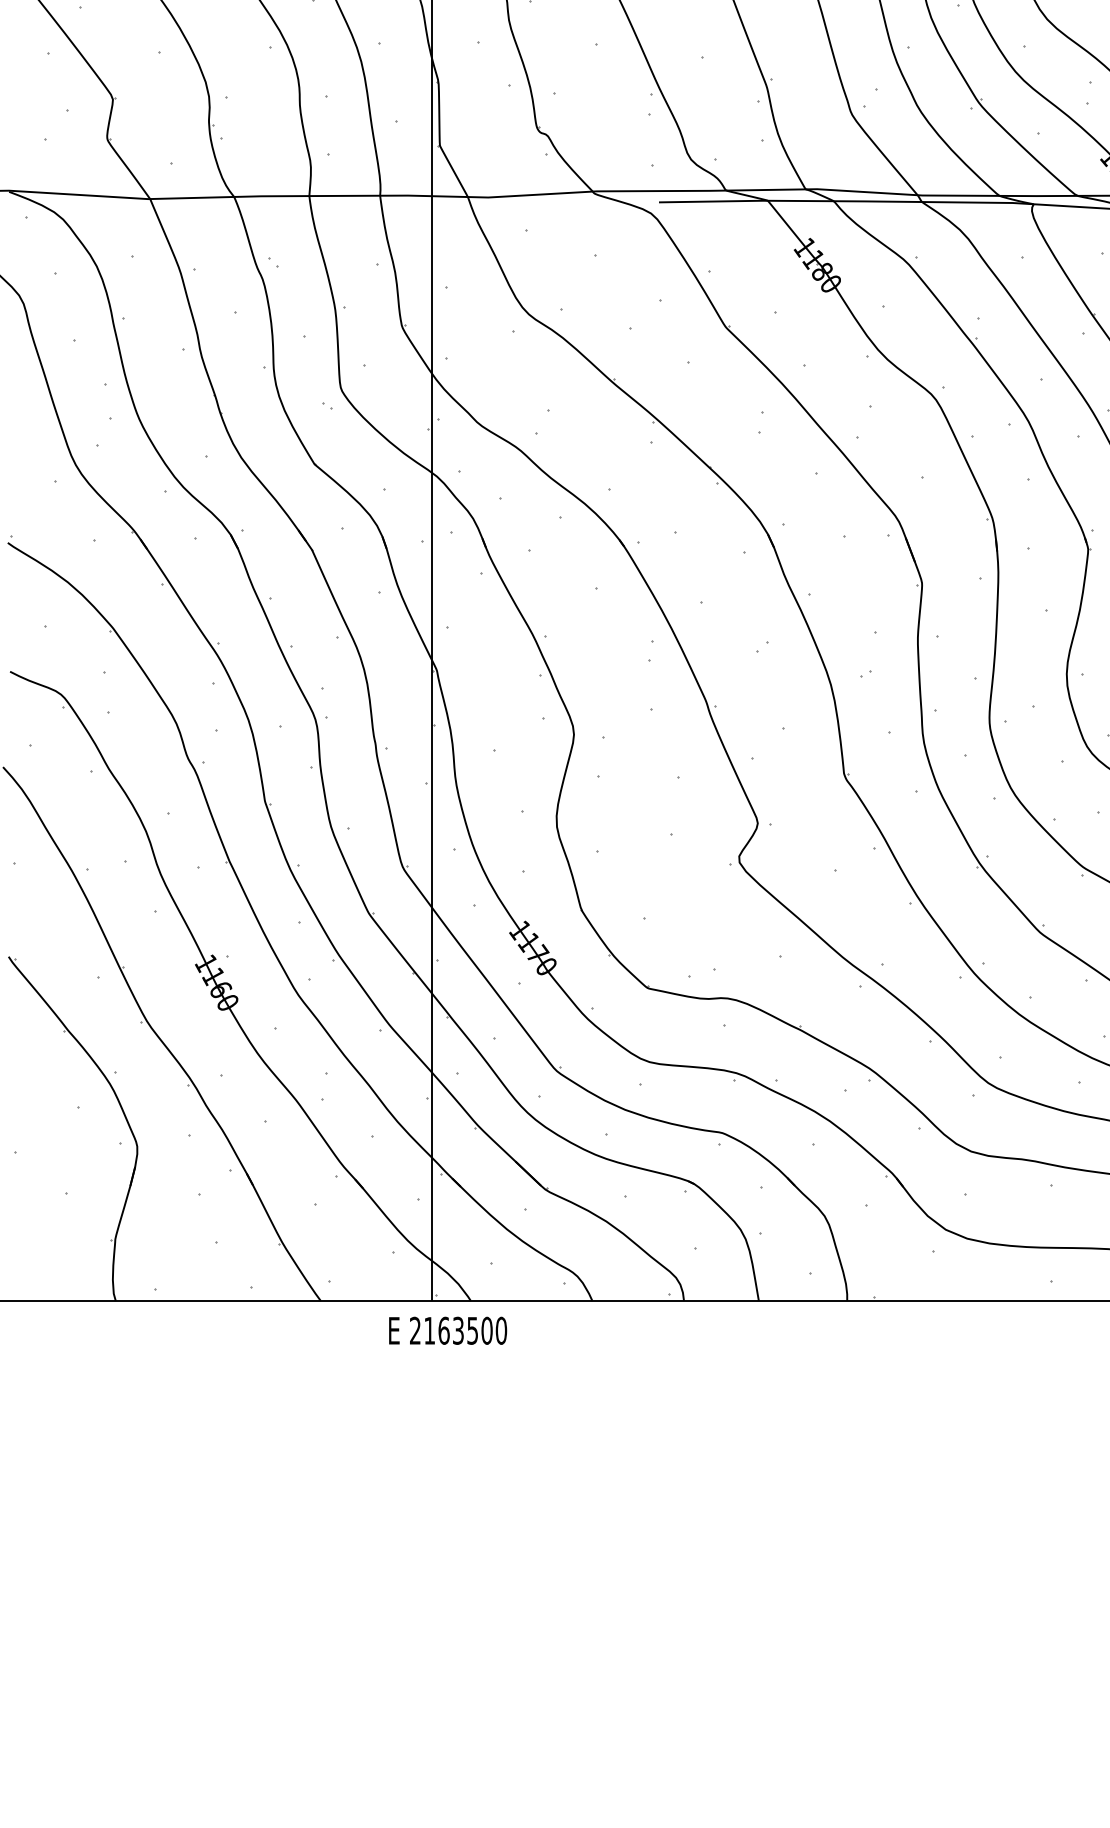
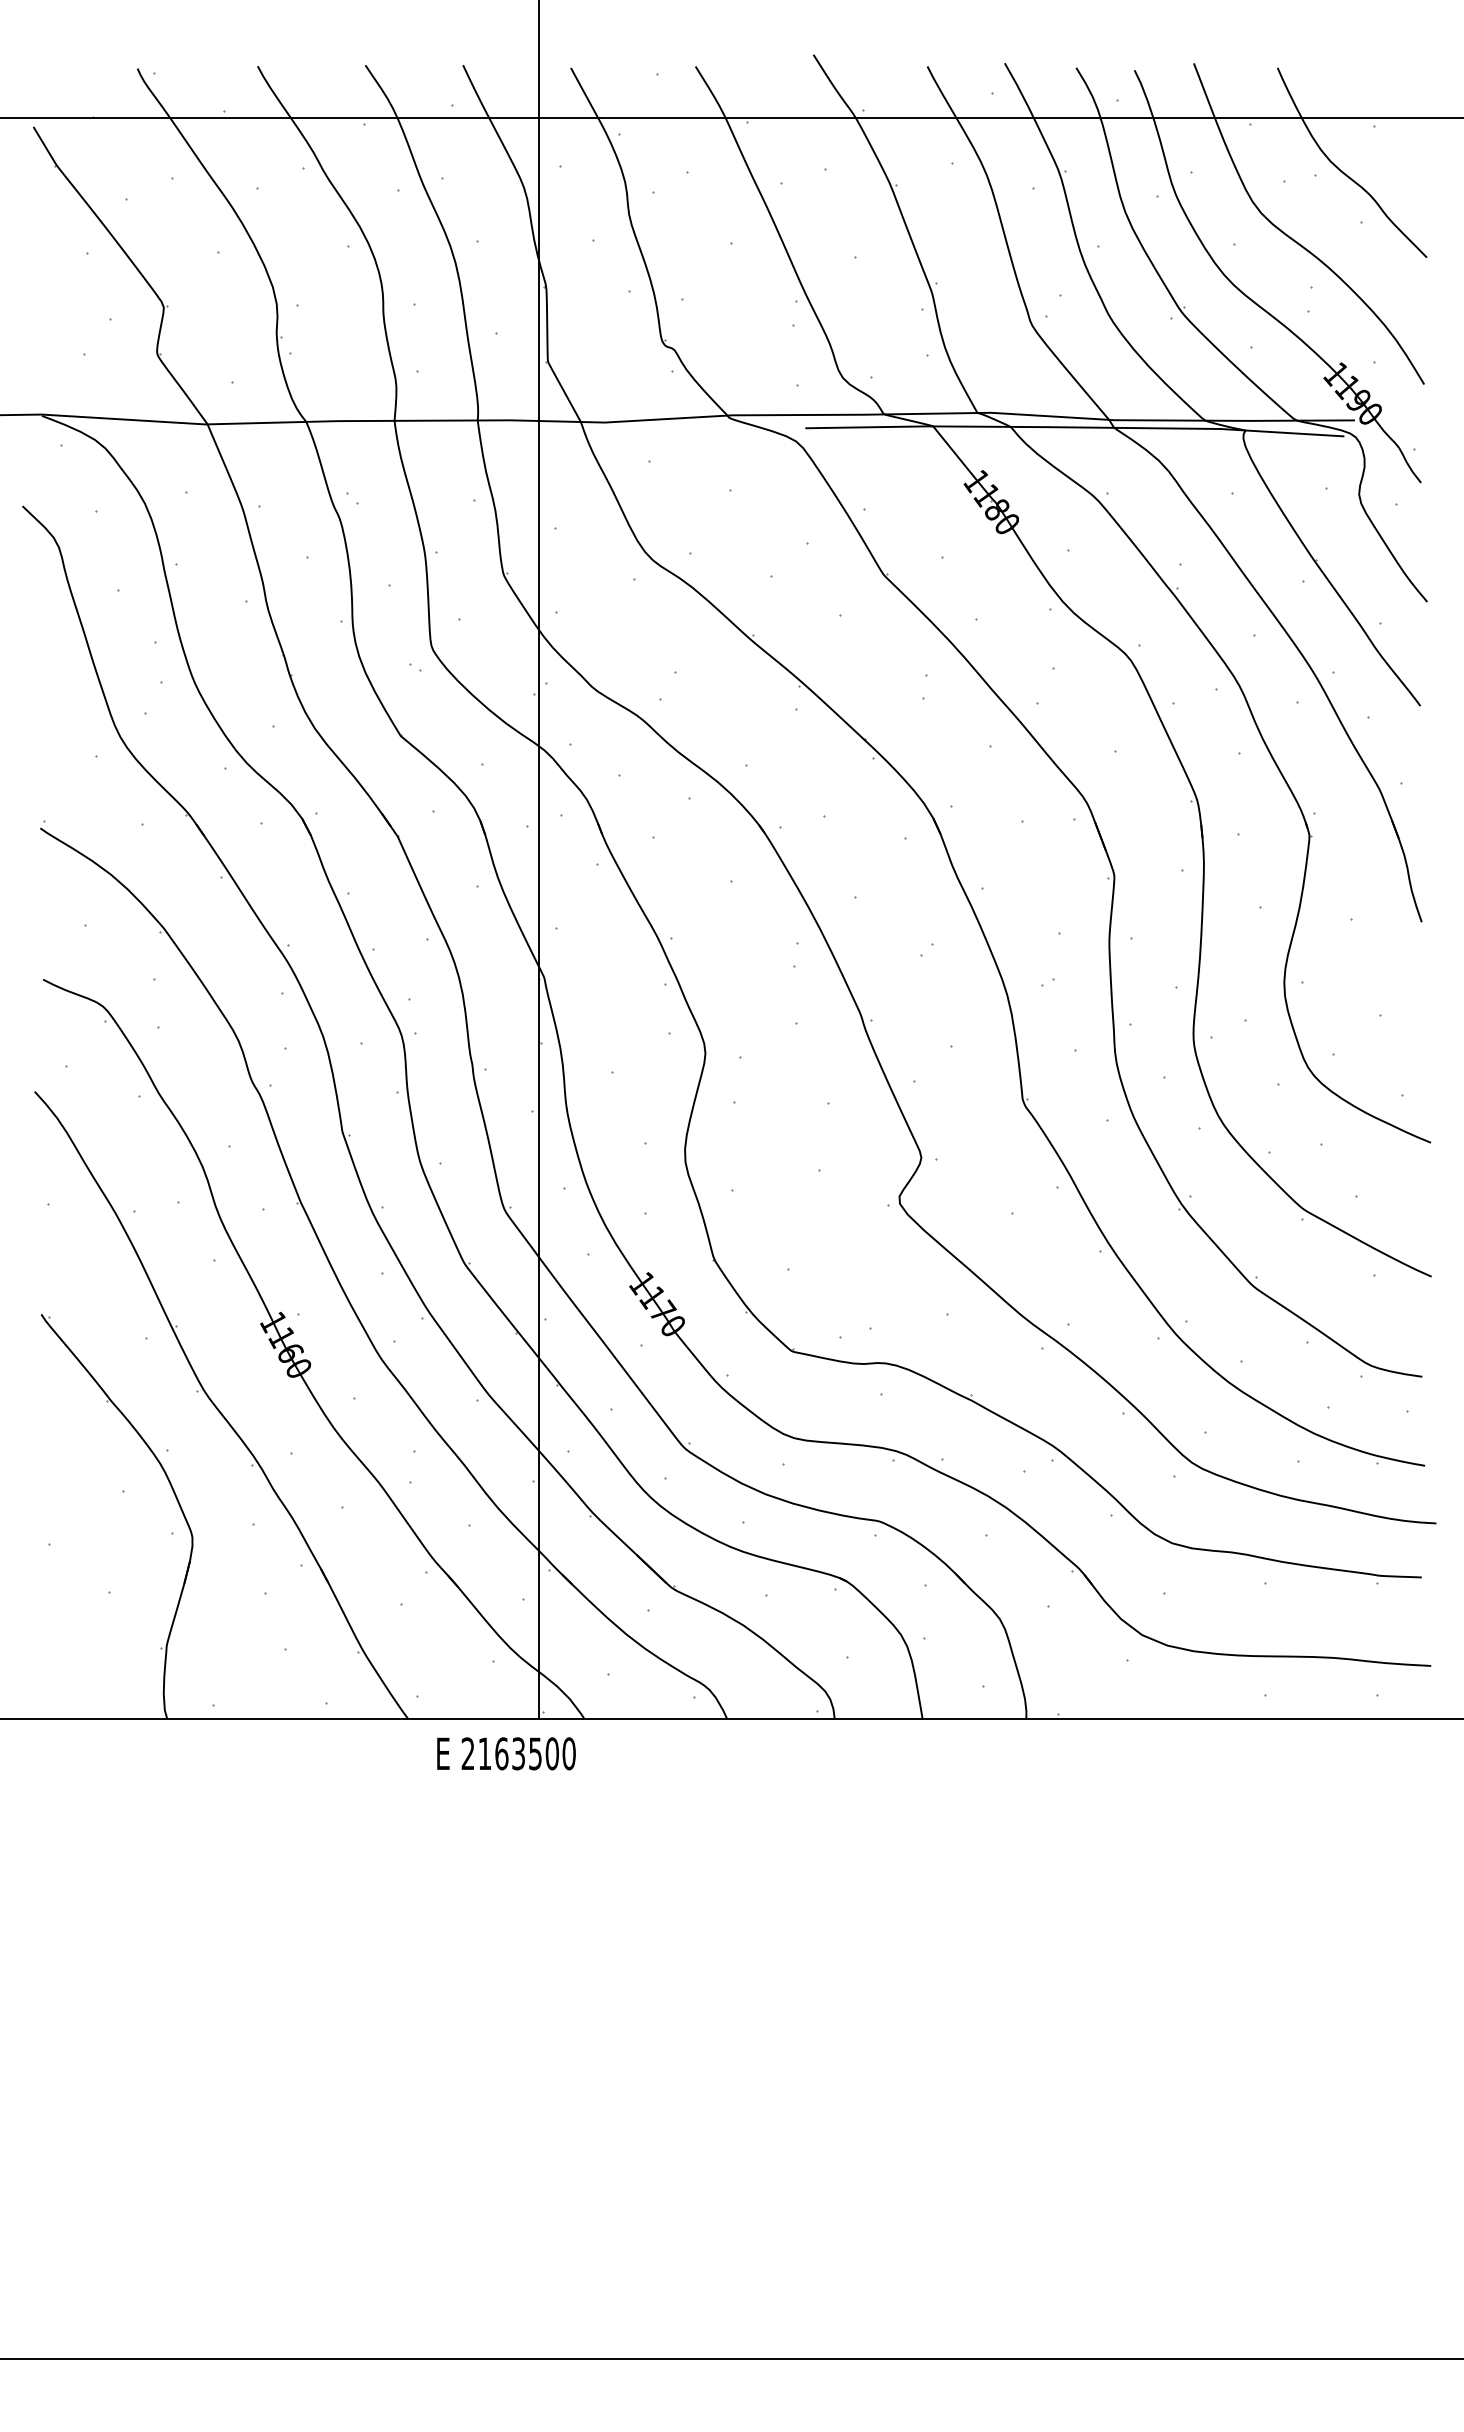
text: (448, 1330) -> (506, 1753), moved

